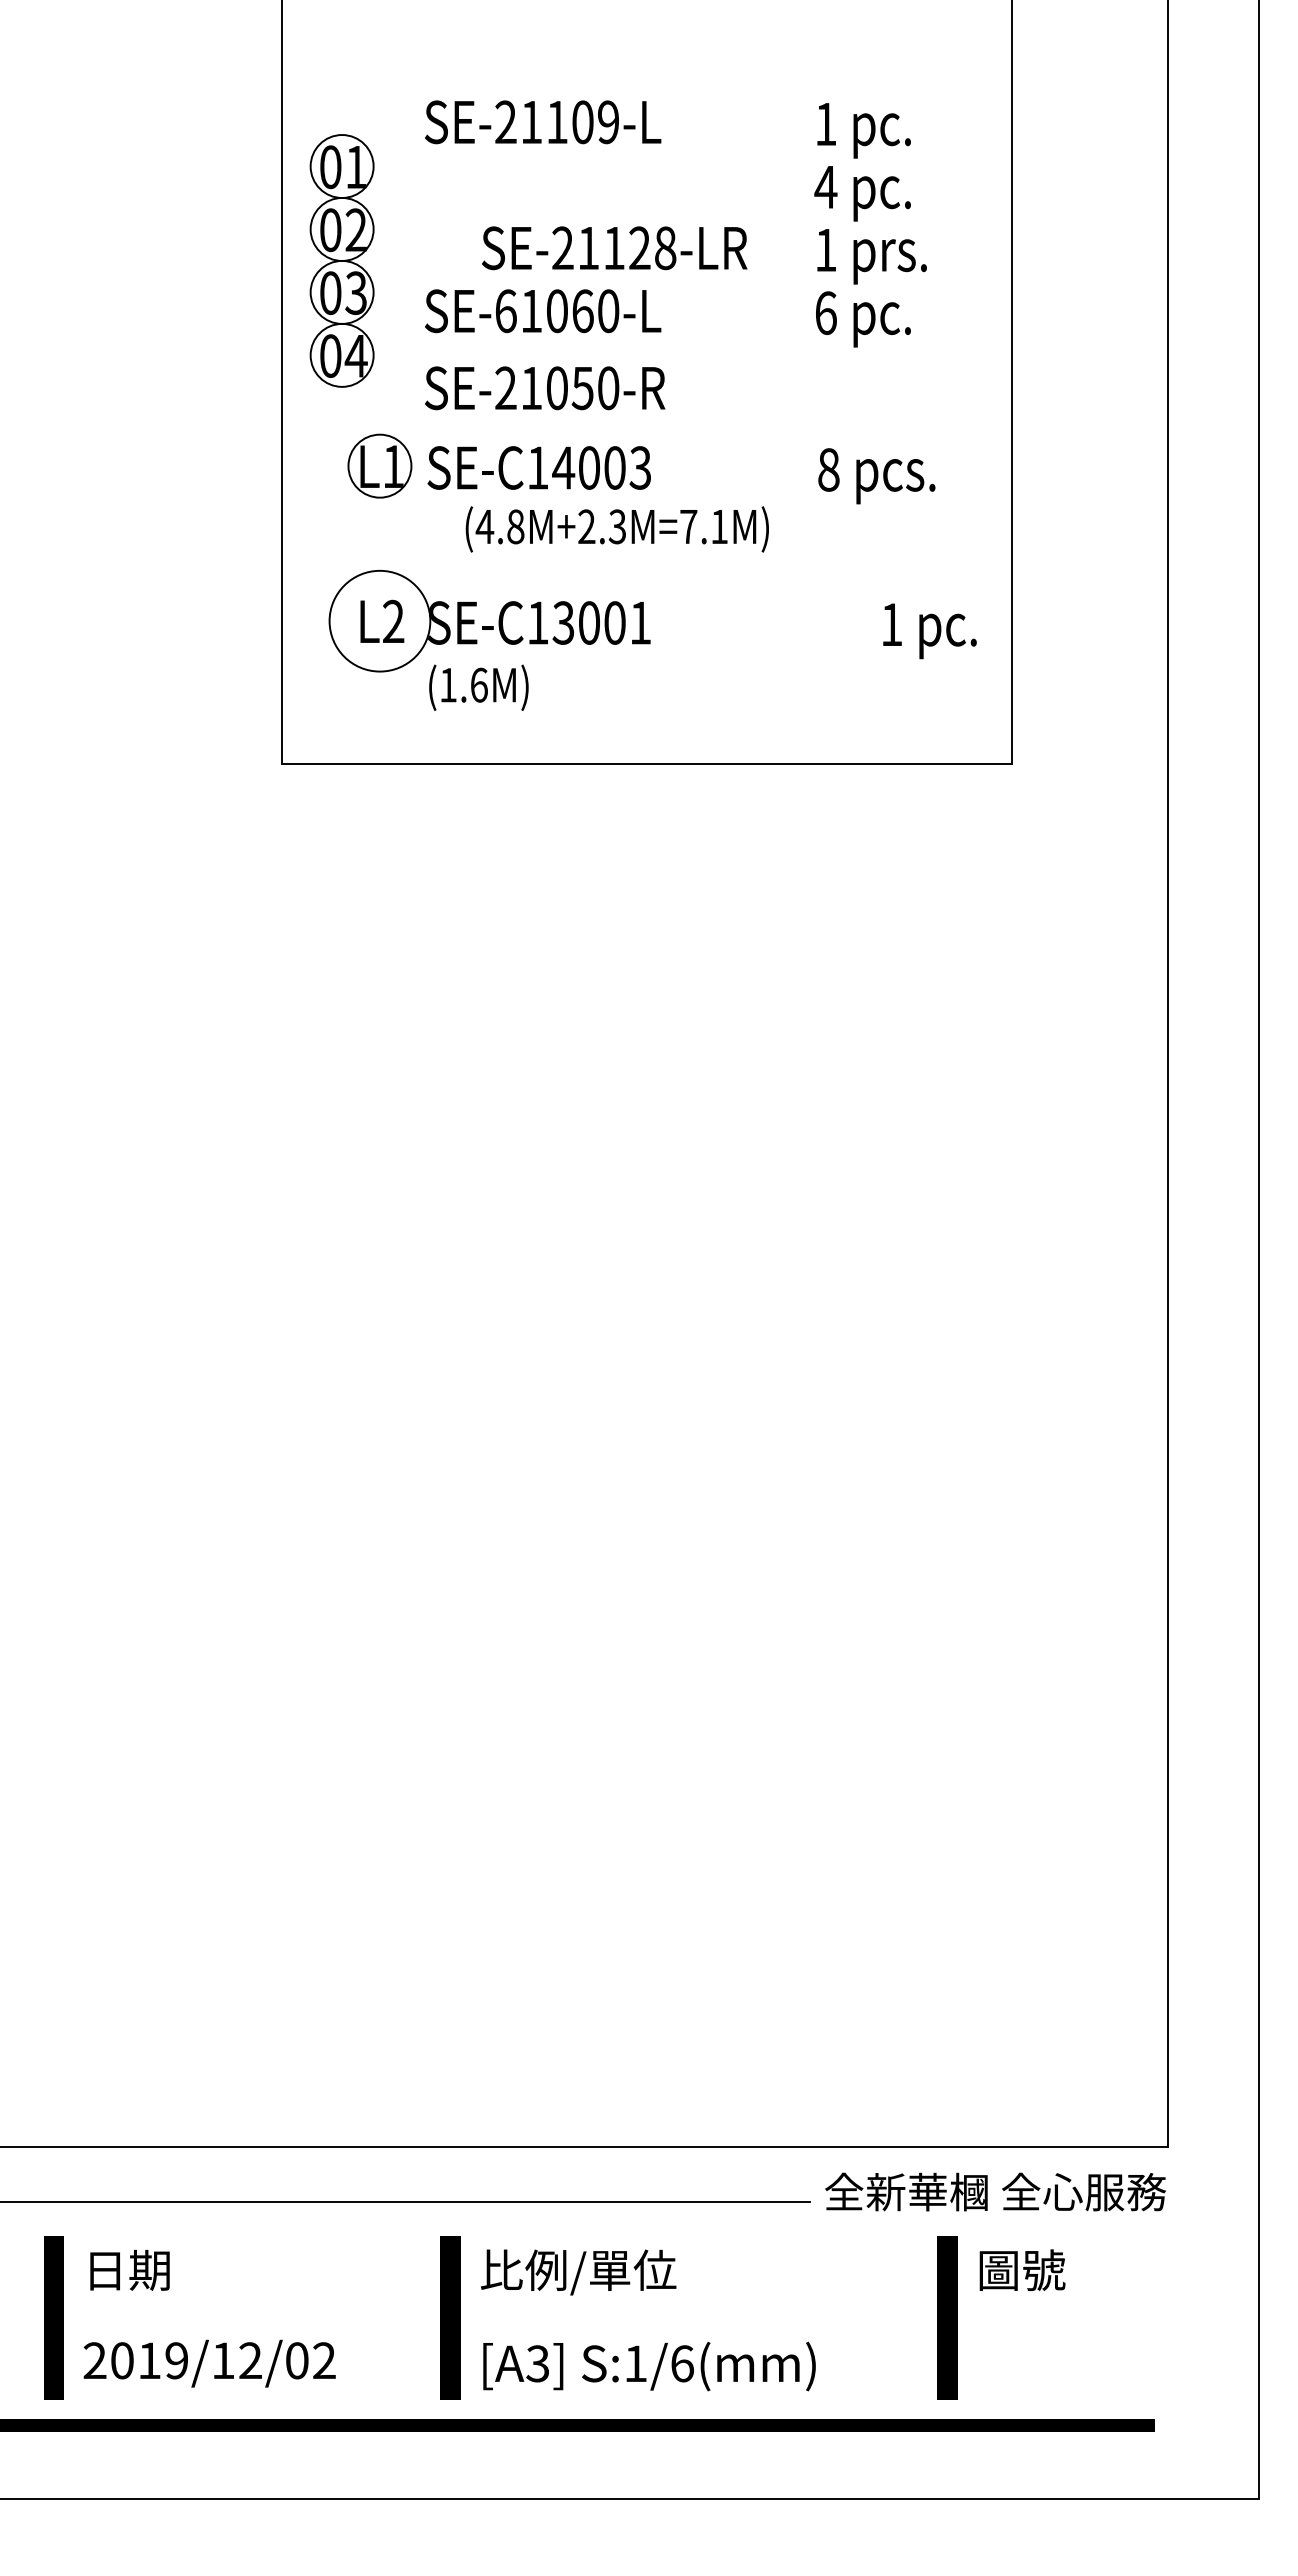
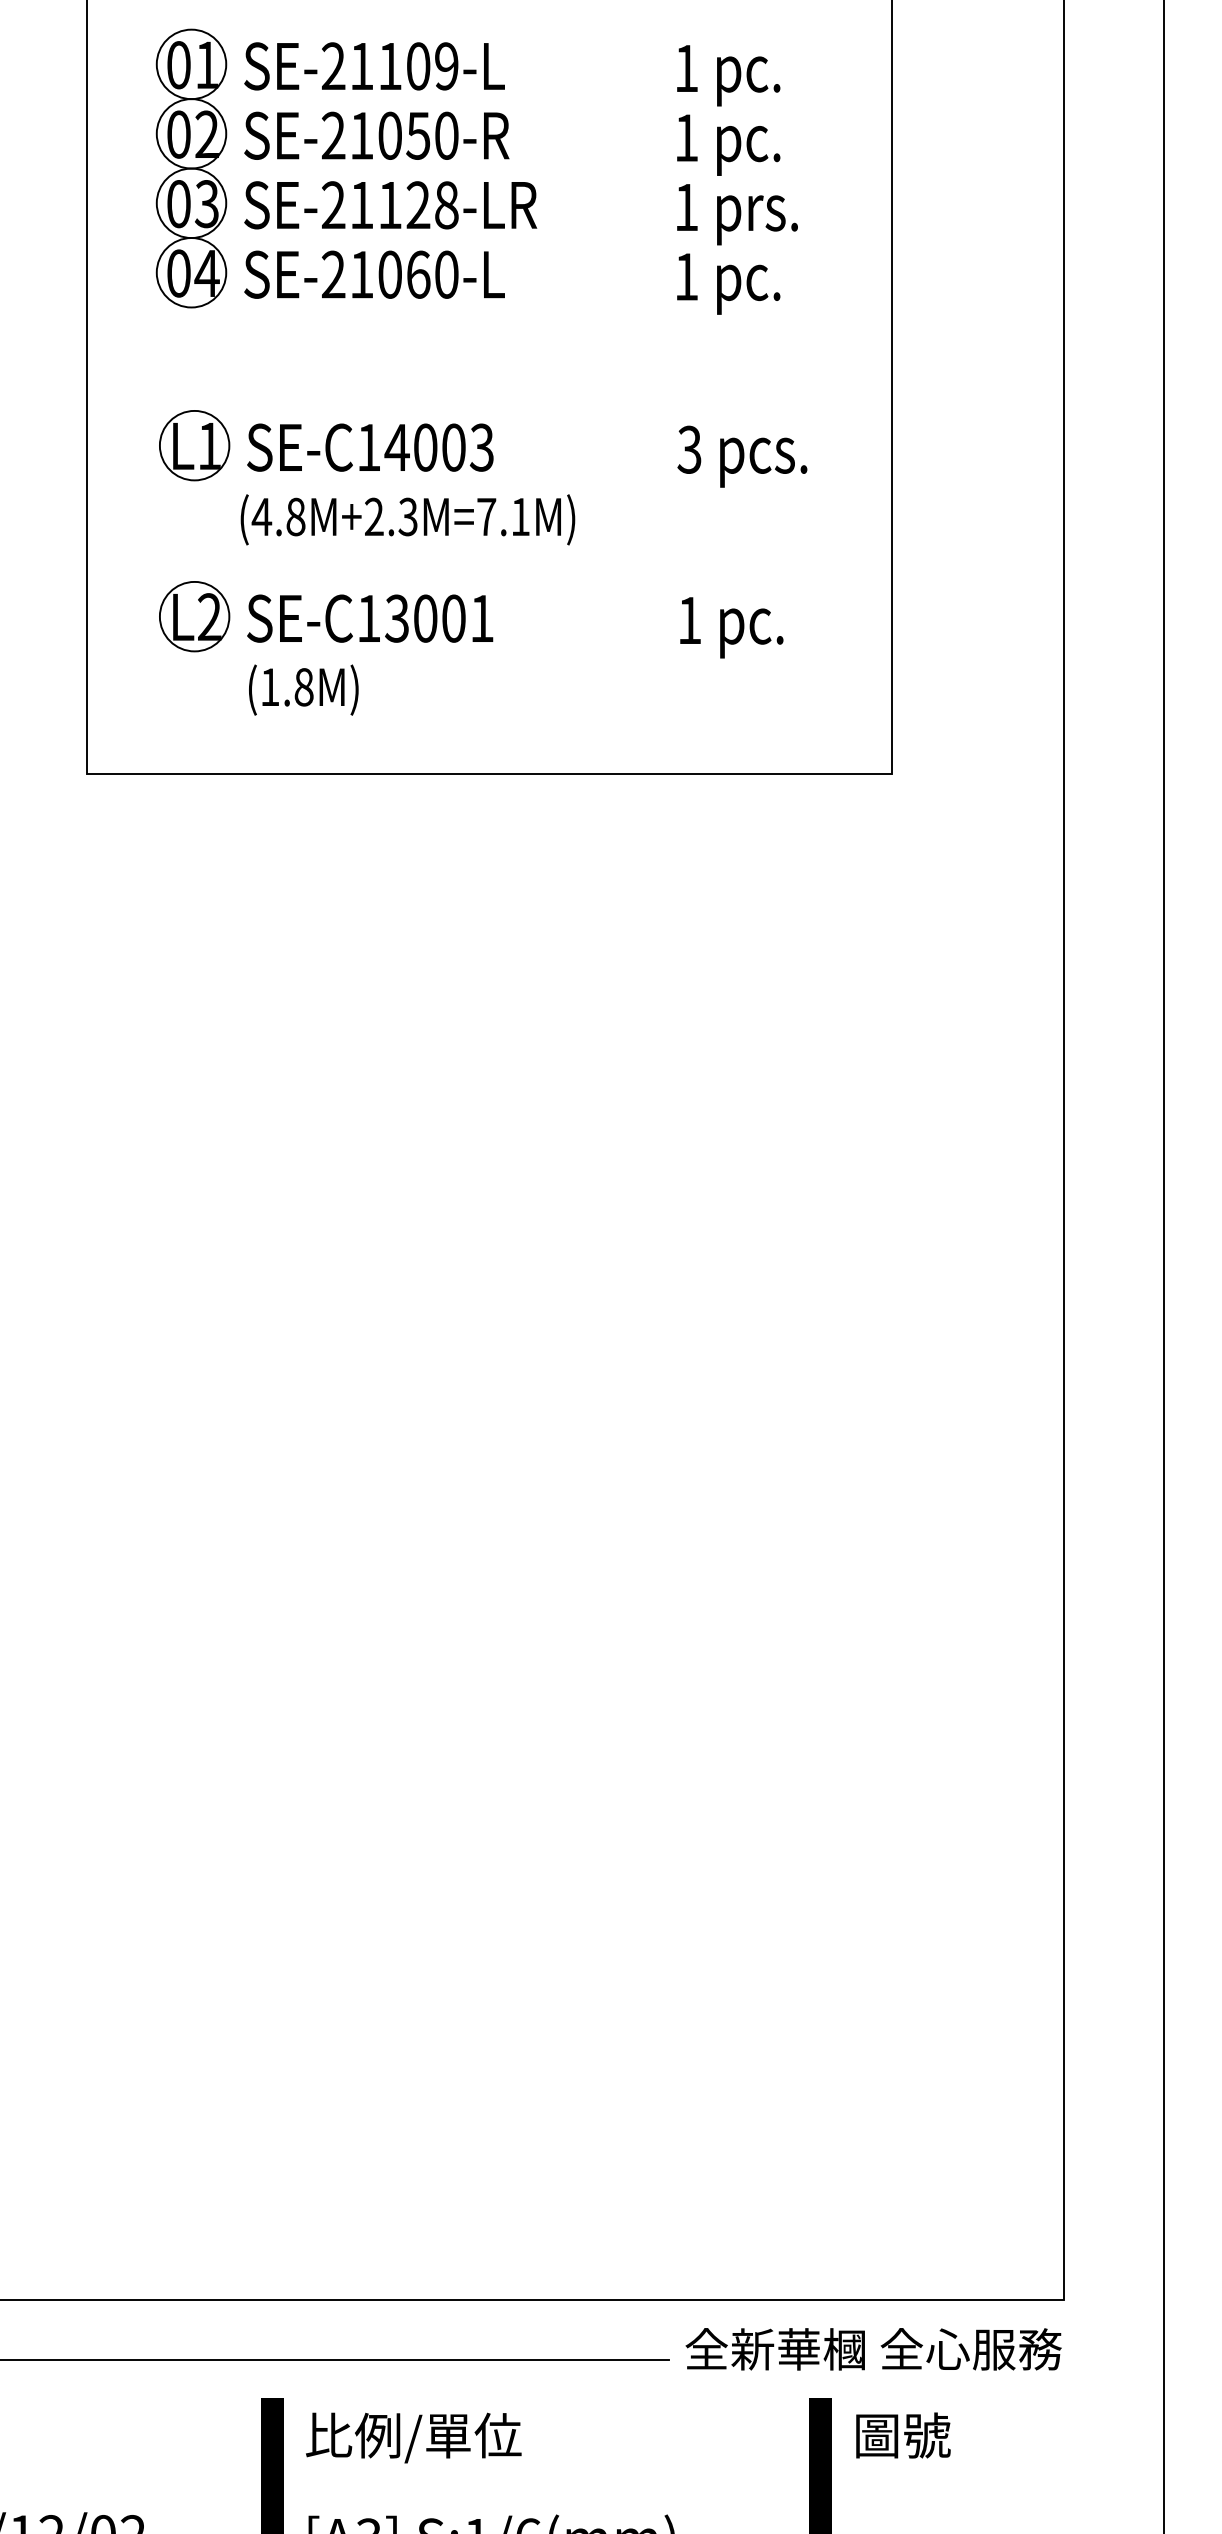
text: (825, 187) -> (686, 138), 4 -> 1
text: (614, 248) -> (390, 205), moved
part: (341, 260) -> (190, 168), moved
text: (505, 311) -> (333, 275), SE-61060-L -> SE-21060-L
text: (826, 313) -> (687, 277), 6 -> 1
text: (545, 388) -> (377, 136), moved
text: (828, 469) -> (689, 449), 8 -> 3
text: (616, 529) -> (407, 519), moved
circle: (379, 620) -> (194, 615), size x0.62
text: (929, 631) -> (731, 628), moved
text: (478, 684) -> (303, 686), (1.6M) -> (1.8M)

